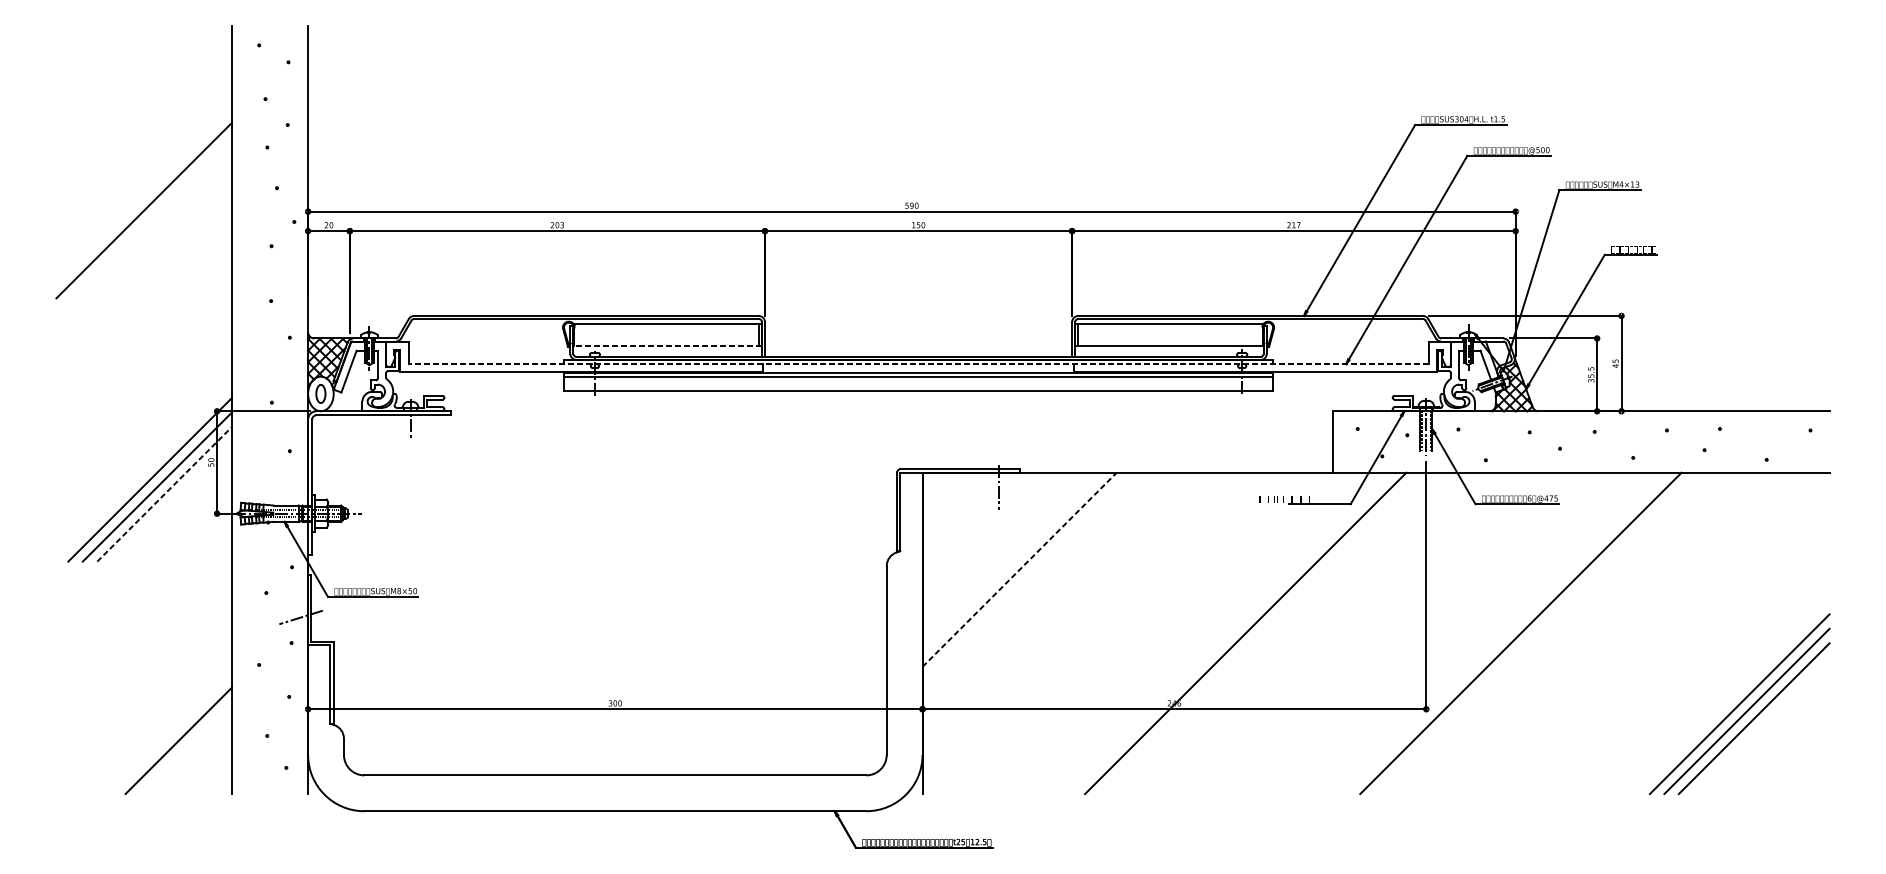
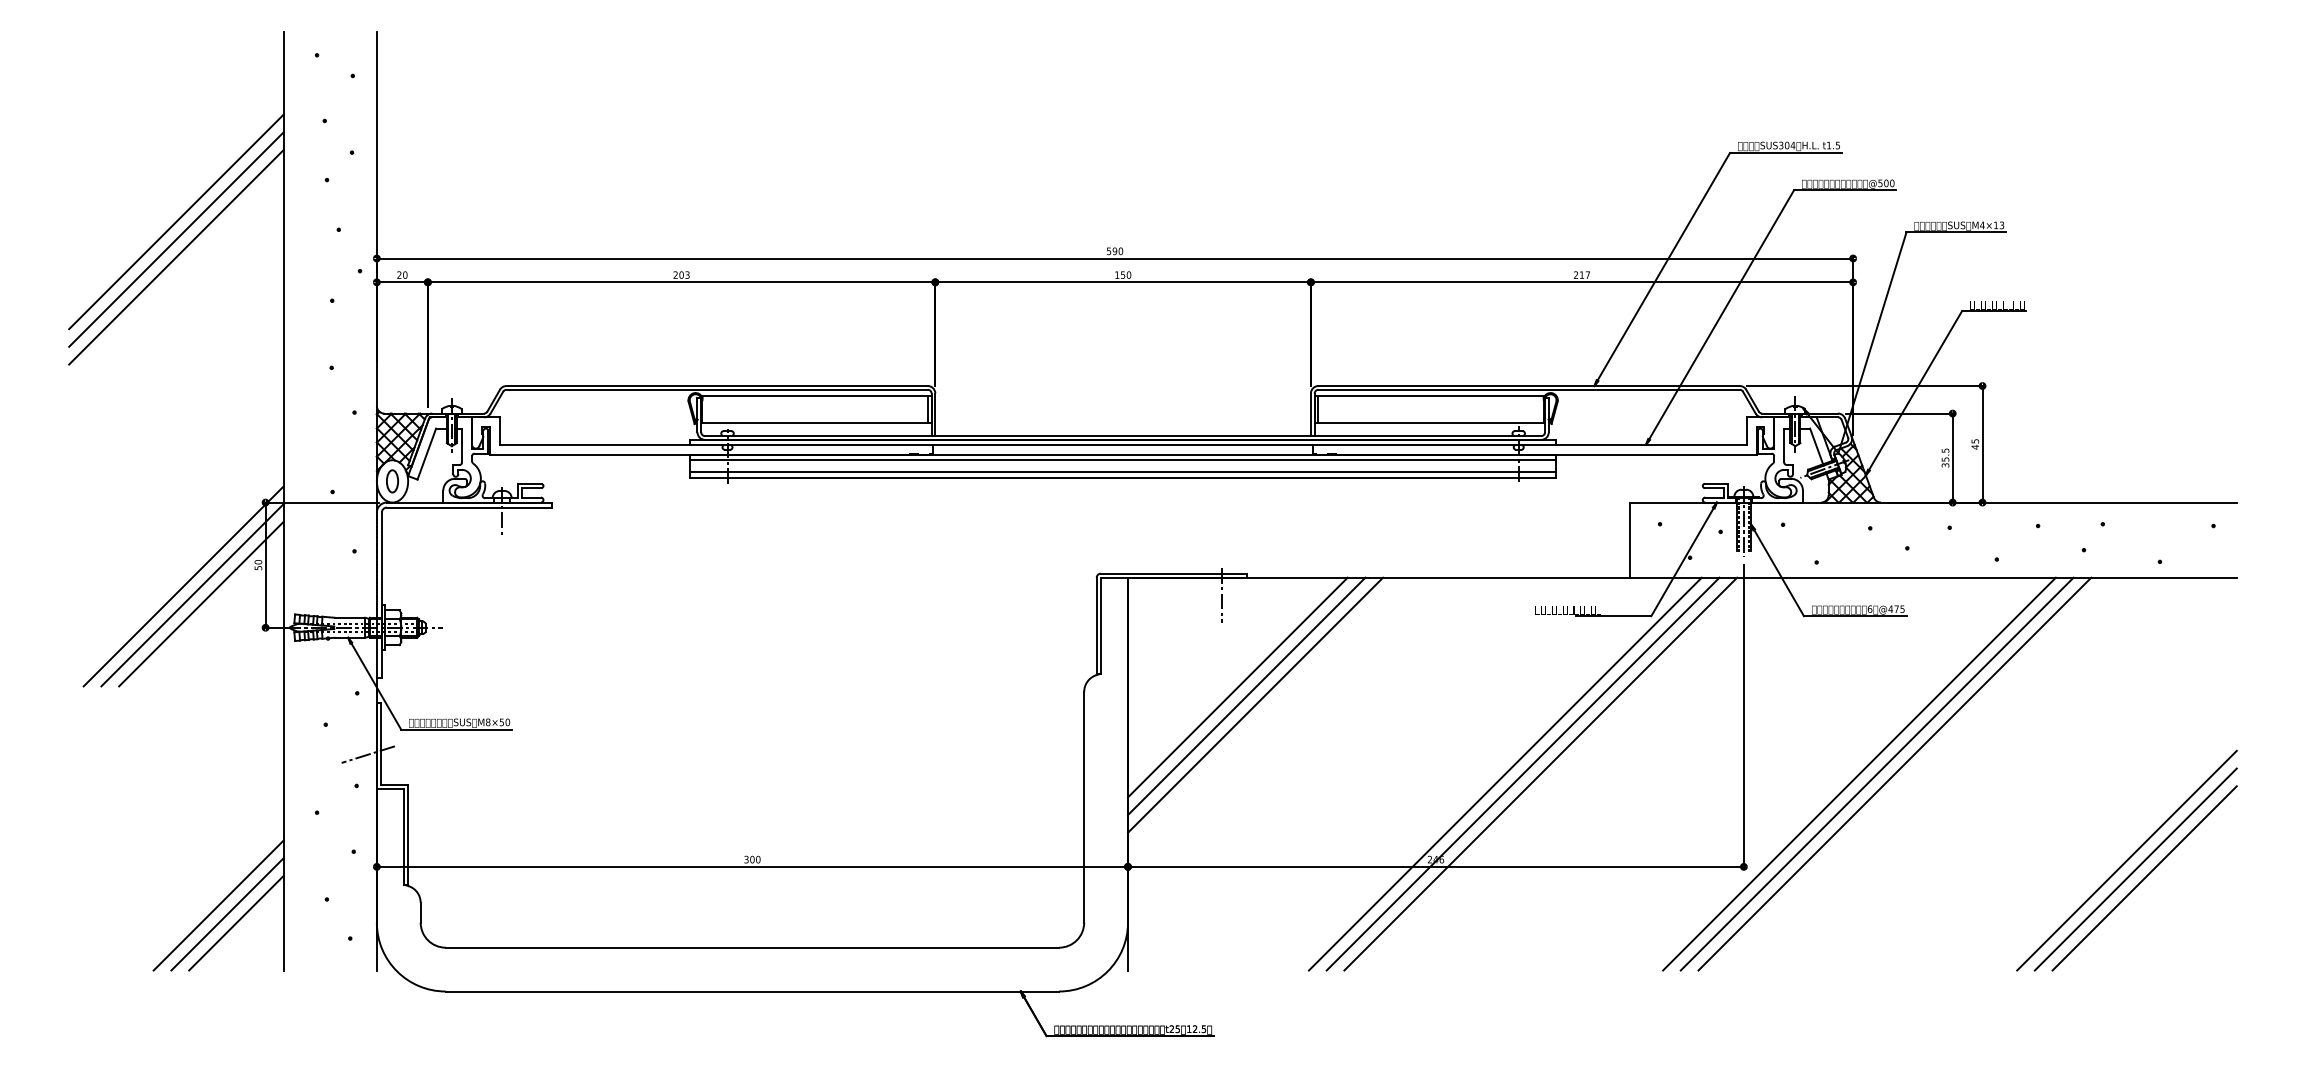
line: (144, 181) -> (176, 221), added
line: (144, 196) -> (176, 239), added
line: (666, 346) -> (815, 423), dashed -> solid
line: (918, 363) -> (1122, 444), dashed -> solid
line: (918, 386) -> (1122, 472), added
line: (164, 493) -> (201, 603), dashed -> solid
line: (1012, 562) -> (1237, 687), added
line: (1019, 569) -> (1246, 696), dashed -> solid
line: (1026, 576) -> (1255, 704), added
line: (1230, 632) -> (1504, 773), added
line: (1259, 632) -> (1540, 773), added
line: (1534, 632) -> (1876, 773), added
line: (1549, 632) -> (1894, 773), added
line: (185, 748) -> (227, 914), added
line: (193, 754) -> (236, 922), added

